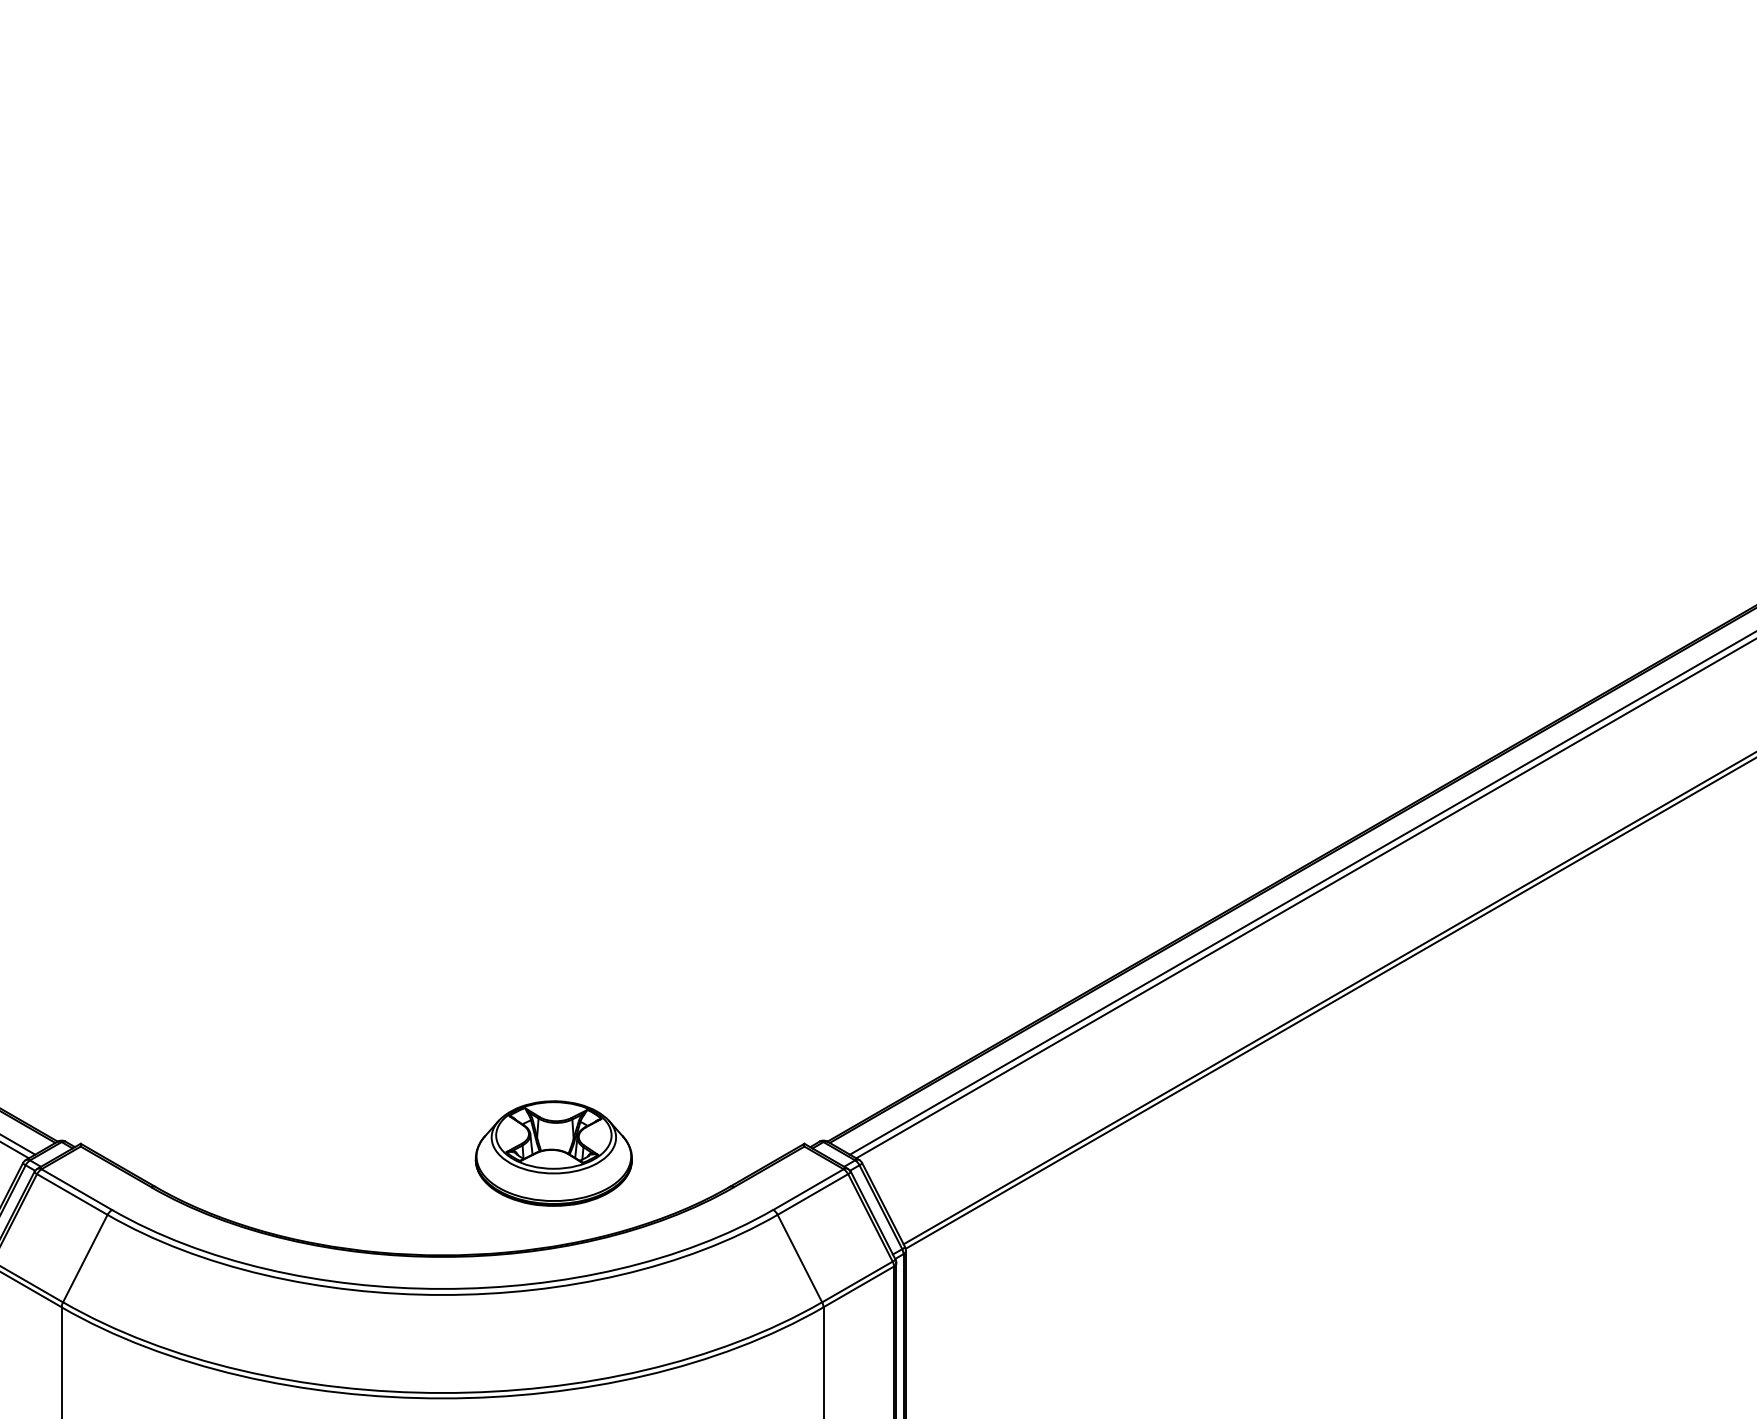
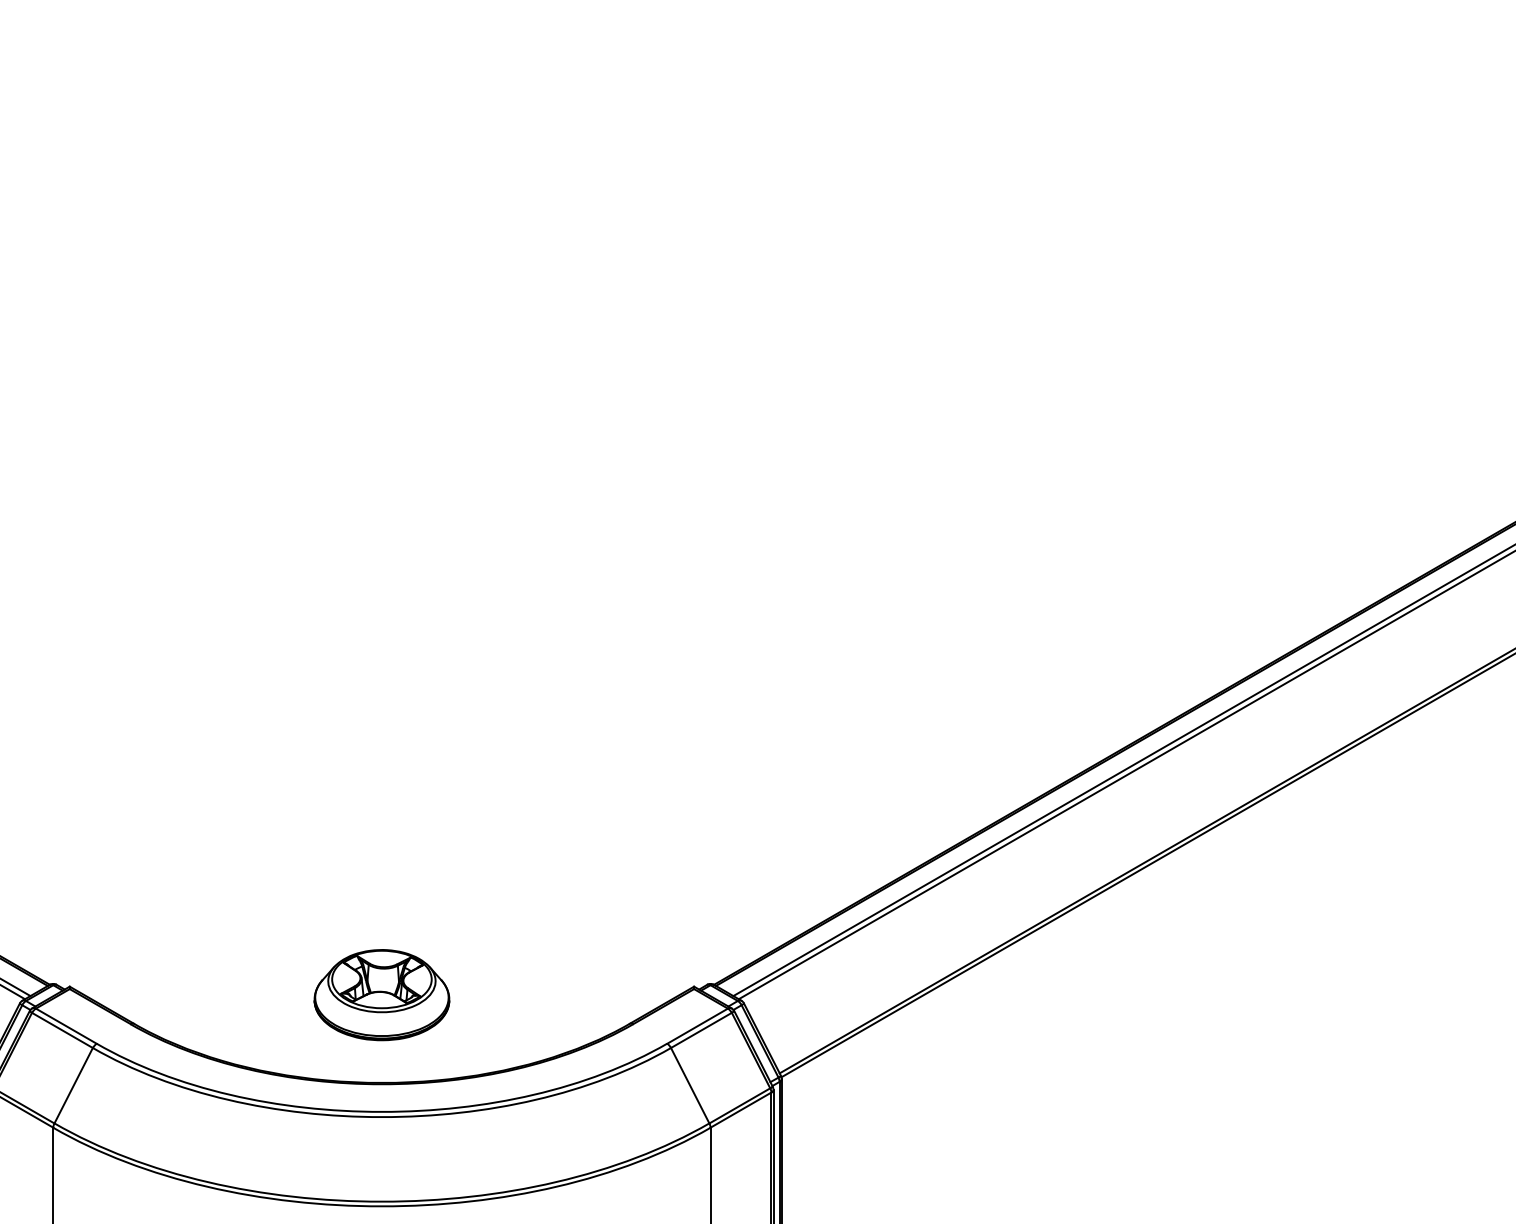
part: (553, 1154) -> (381, 995), moved

